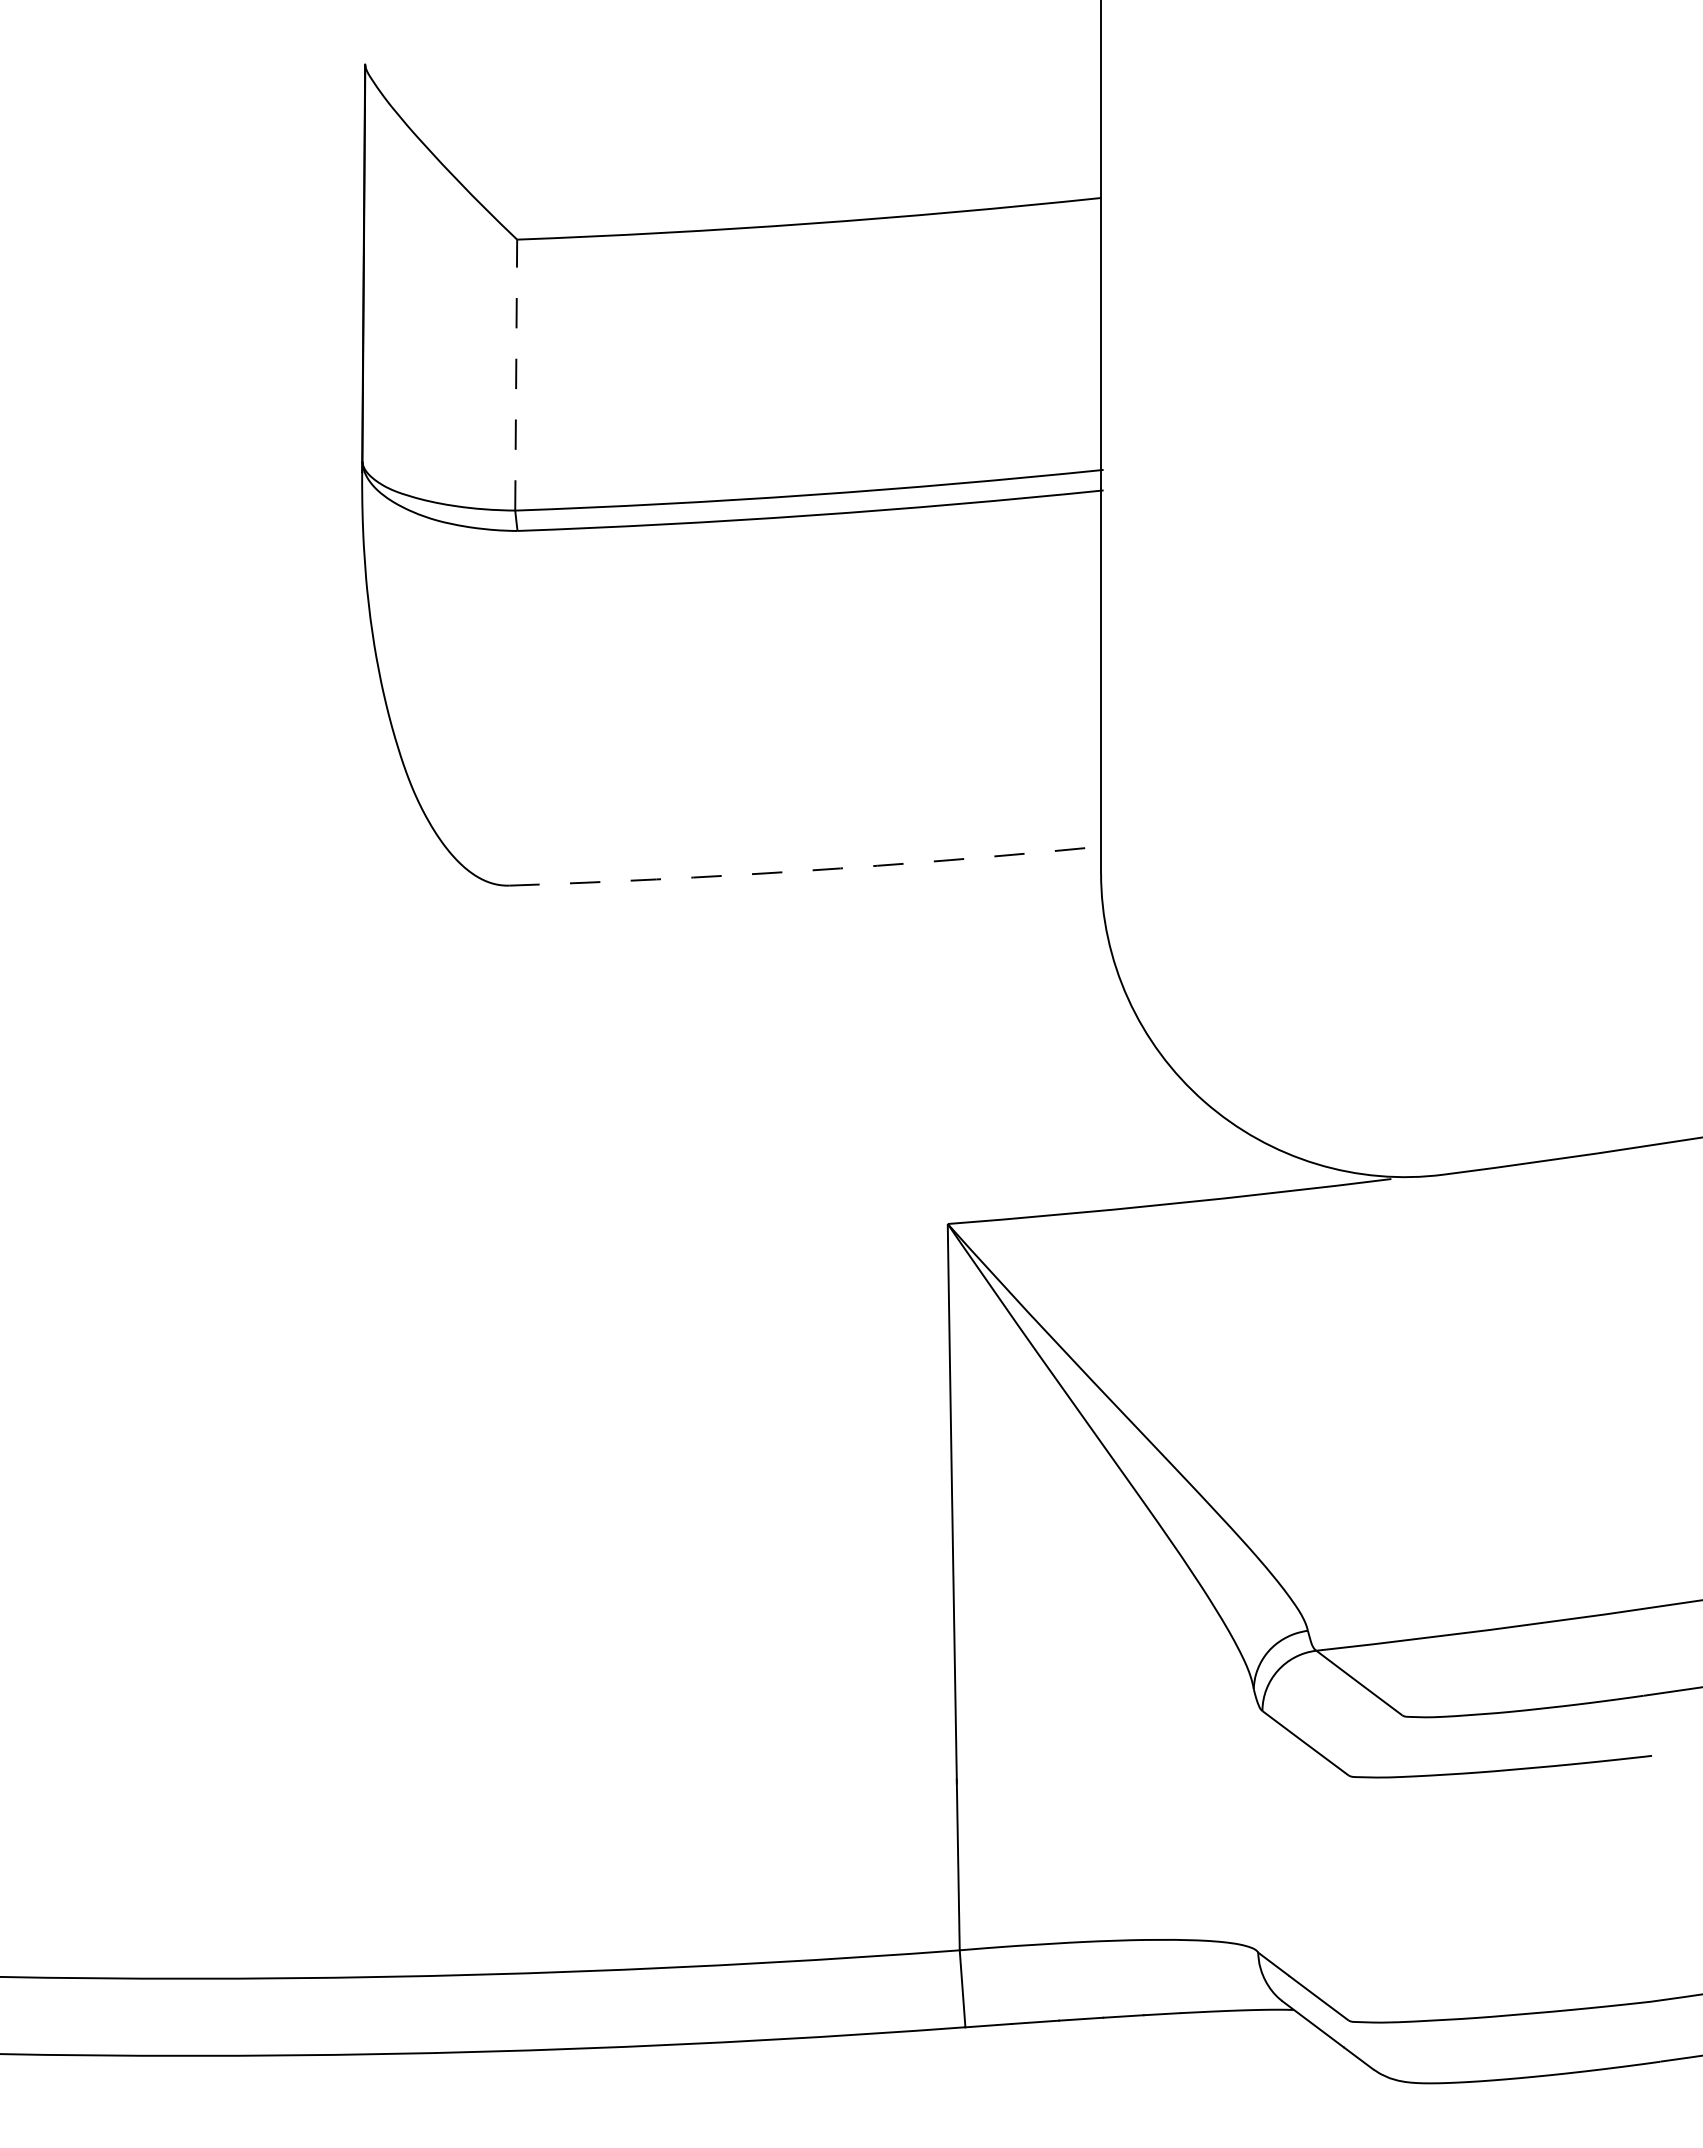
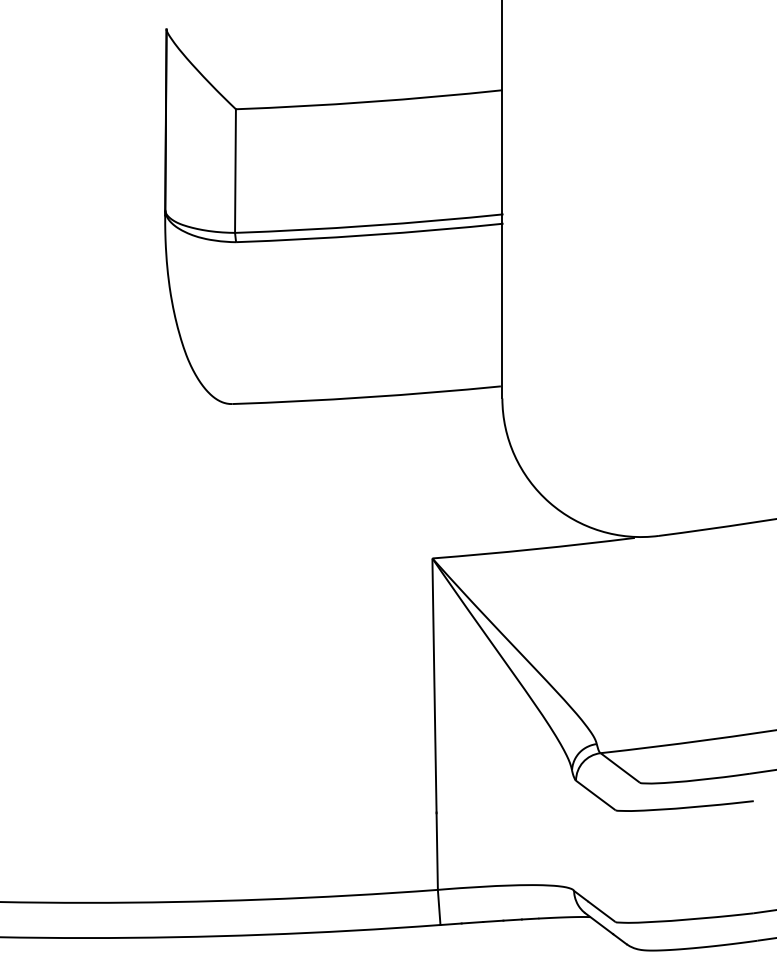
line: (516, 376) -> (235, 171), dashed -> solid
arc: (803, 871) -> (366, 397), dashed -> solid

